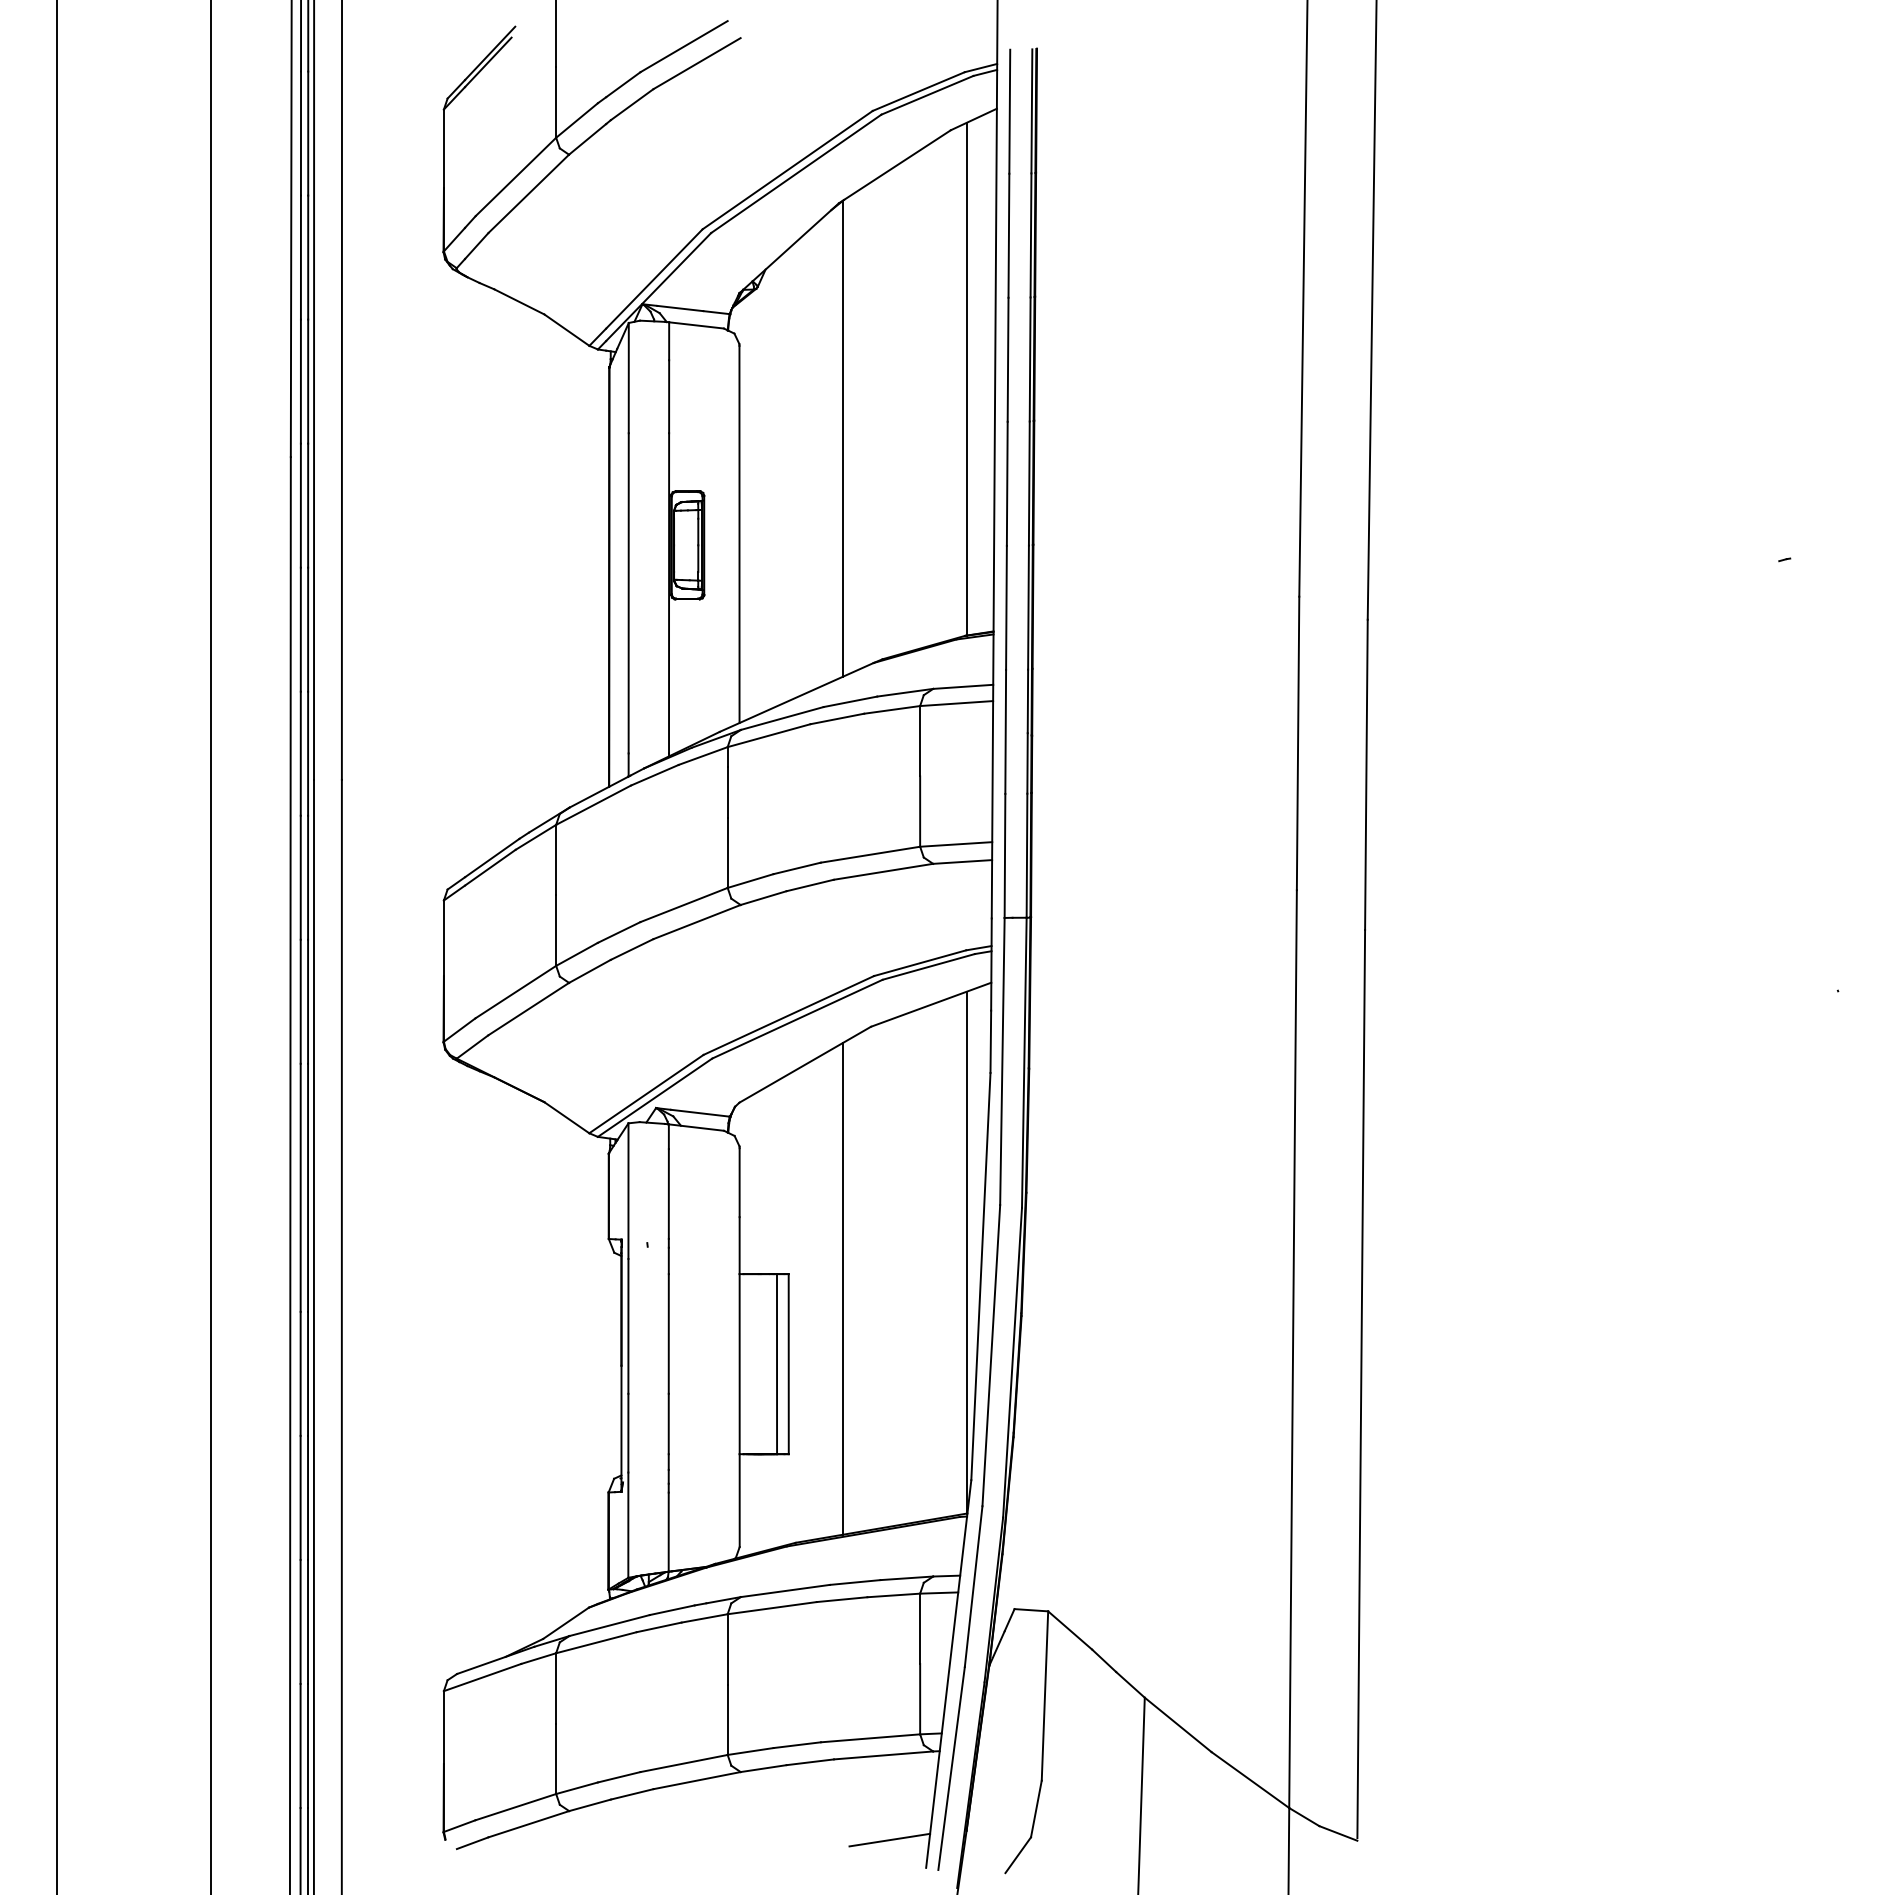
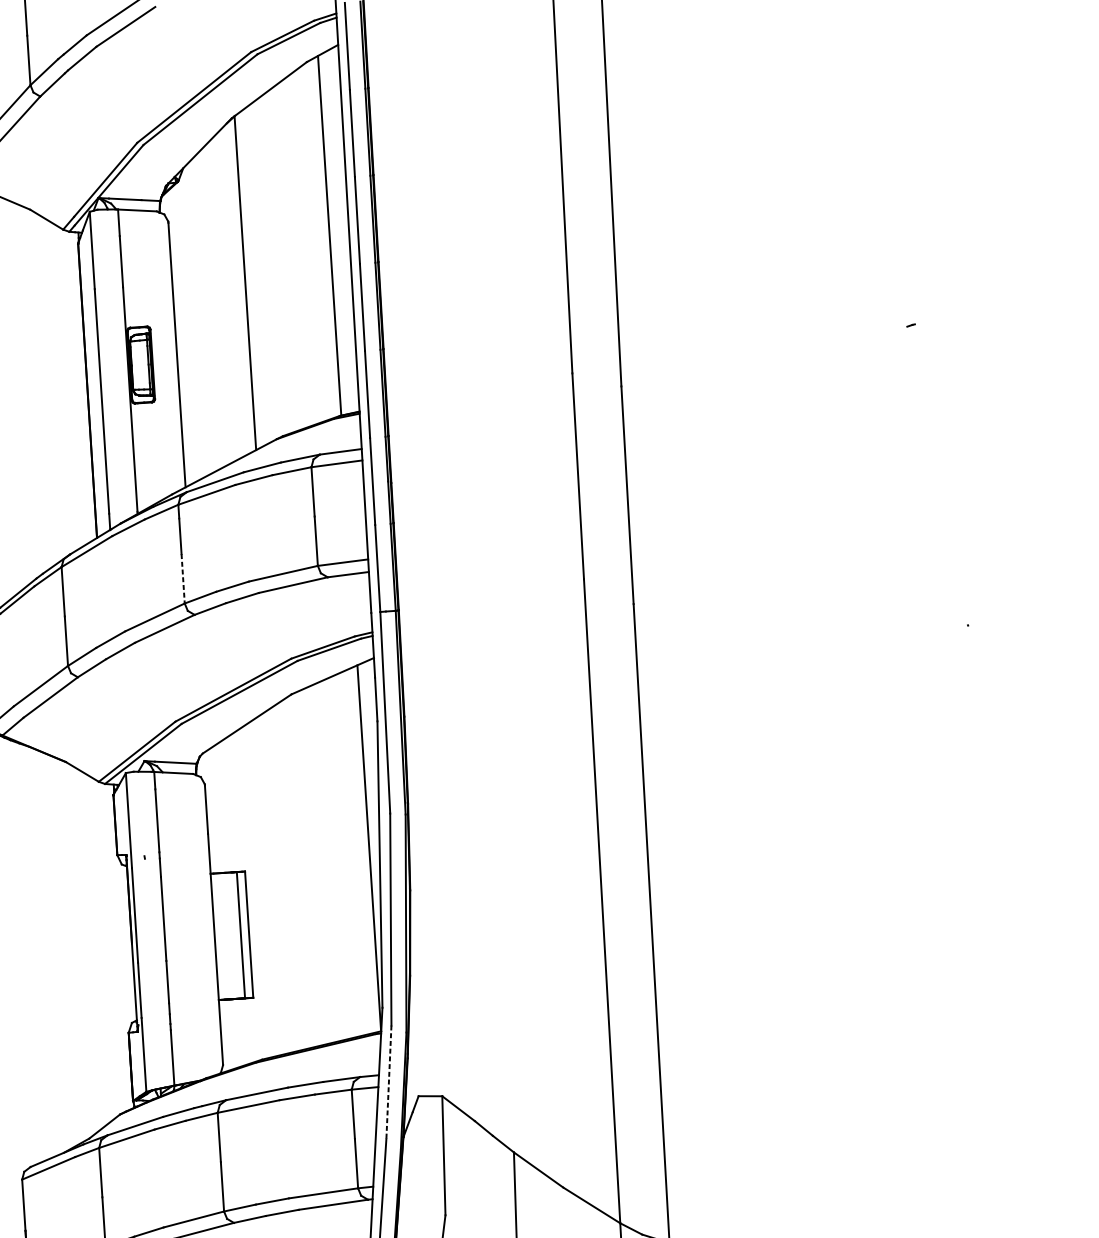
line: (727, 853) -> (183, 579), solid -> dashed
line: (843, 1288) -> (284, 879), removed
line: (973, 1586) -> (388, 1082), solid -> dashed

